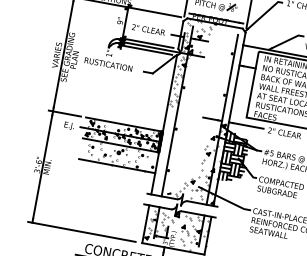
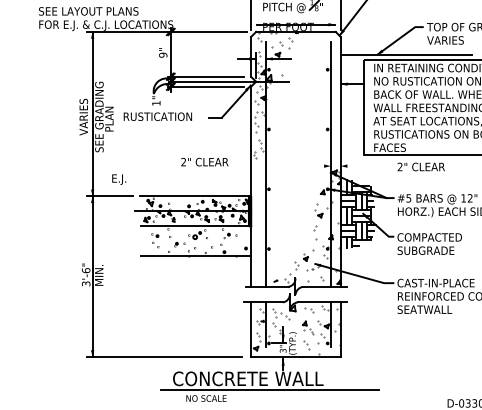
text: (148, 29) -> (204, 161), moved
line: (212, 119) -> (316, 166), removed
line: (246, 125) -> (365, 166), removed
text: (69, 126) -> (119, 179), moved

